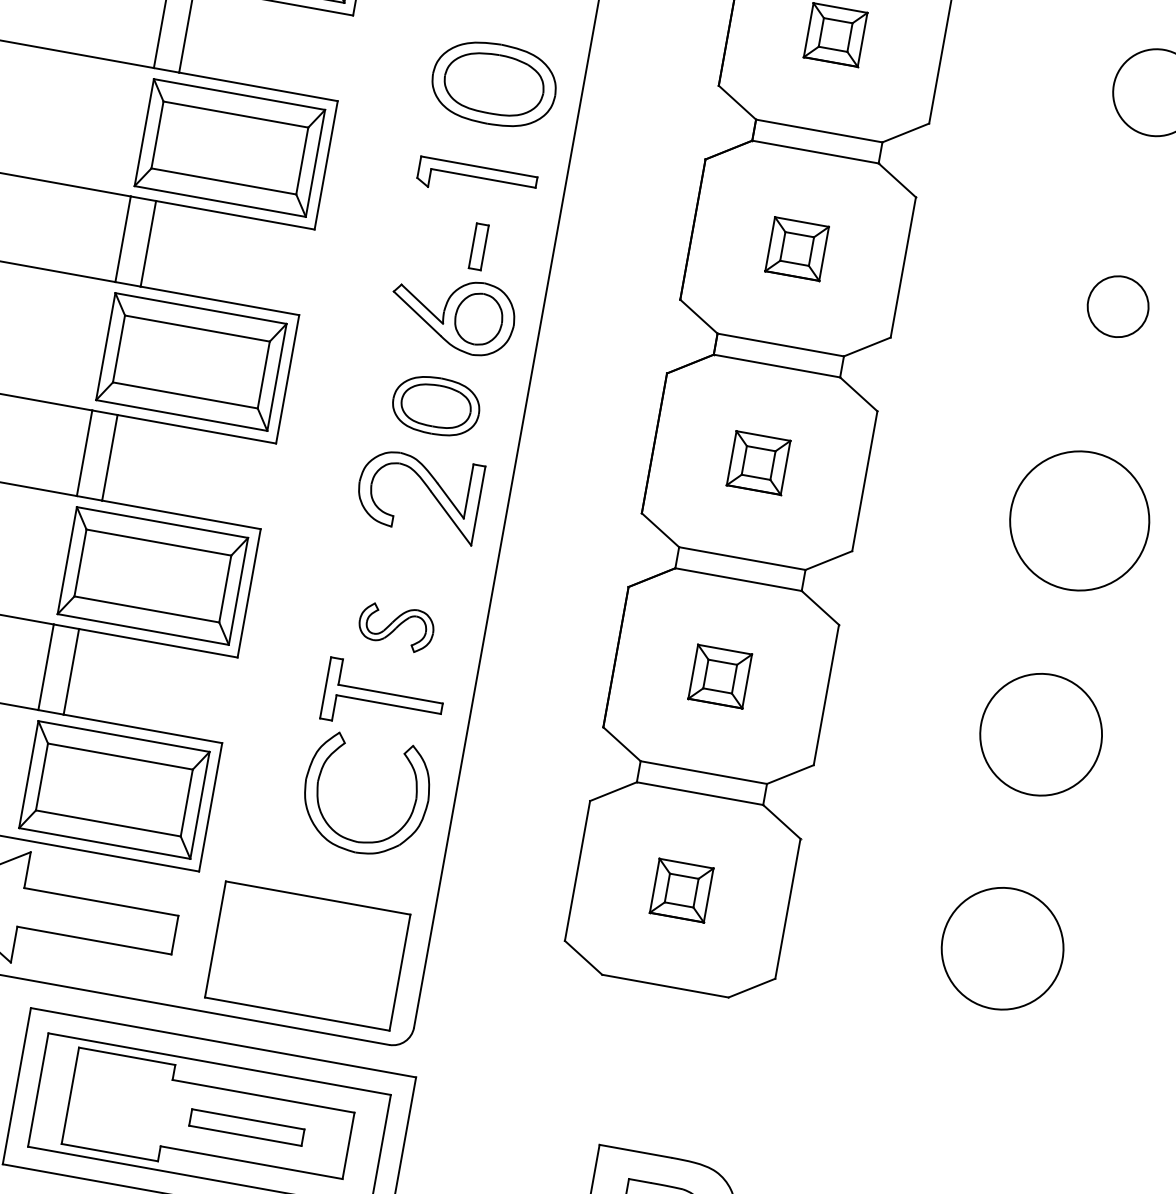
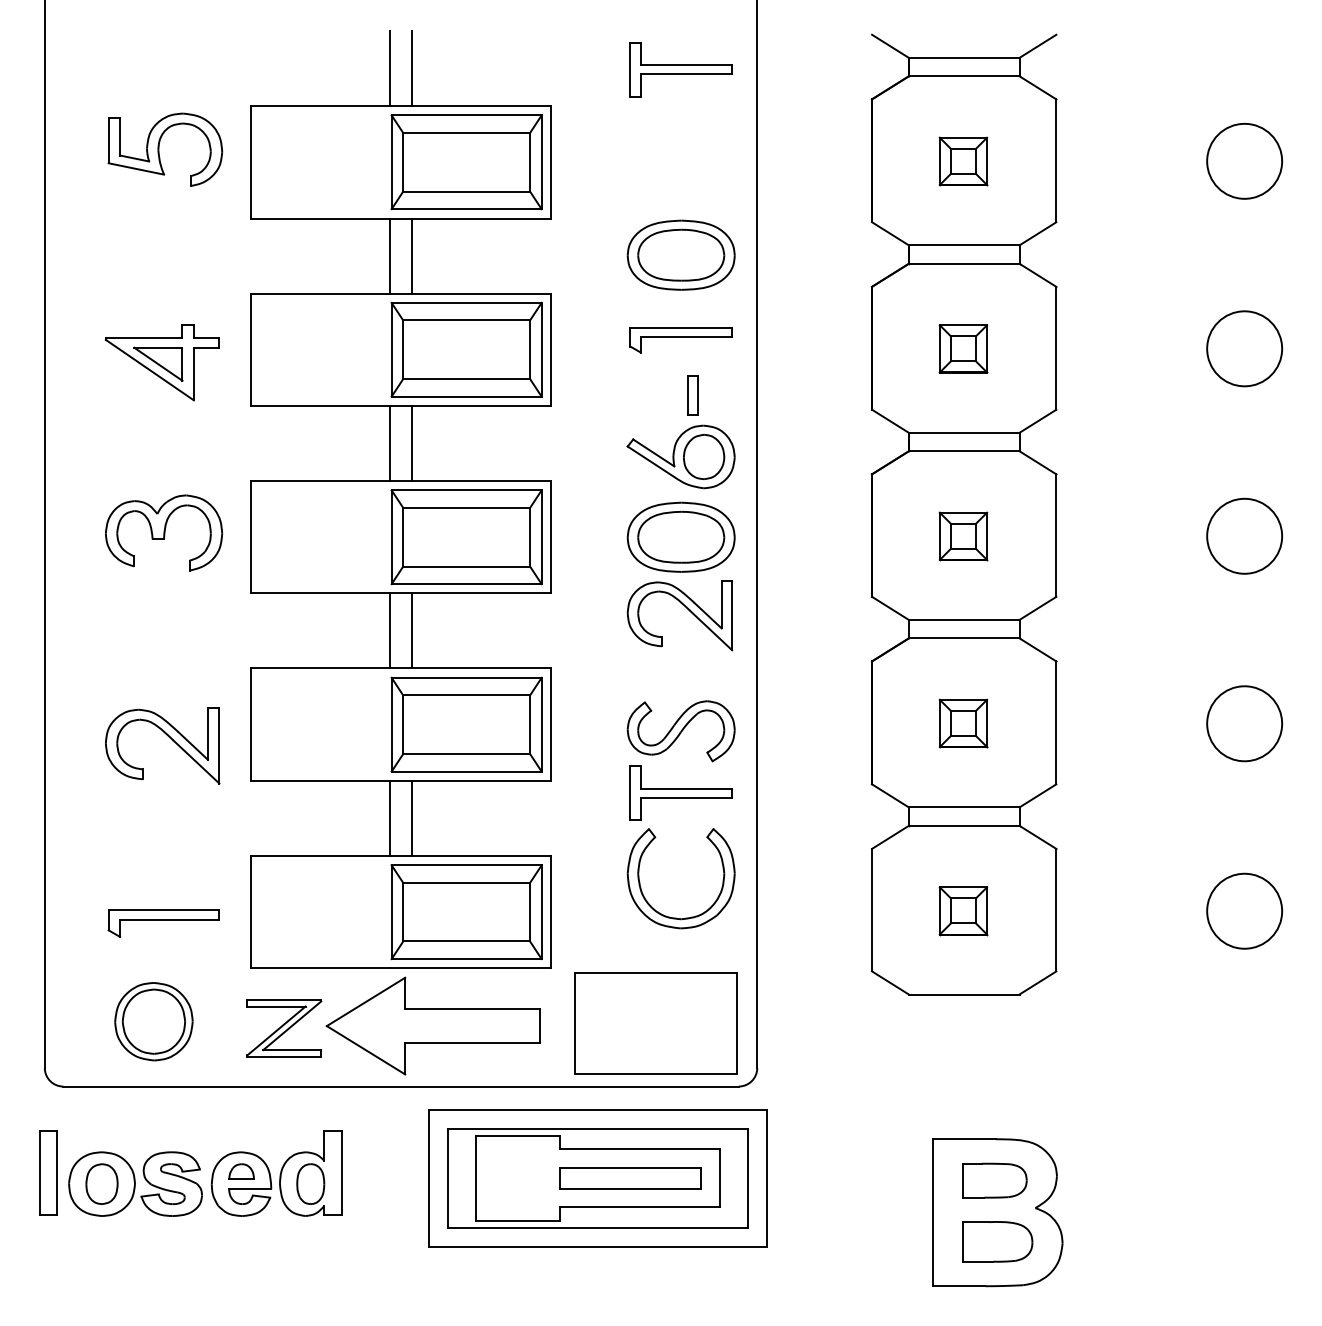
circle: (1118, 306) -> (1244, 348), size x1.43
part: (435, 405) -> (680, 536), size x1.43
circle: (1079, 519) -> (1244, 535), size x0.62
part: (395, 627) -> (680, 731), size x1.67
circle: (1041, 734) -> (1244, 723), size x0.71
circle: (1002, 947) -> (1244, 910), size x0.71
part: (246, 1127) -> (630, 1178), size x1.43

